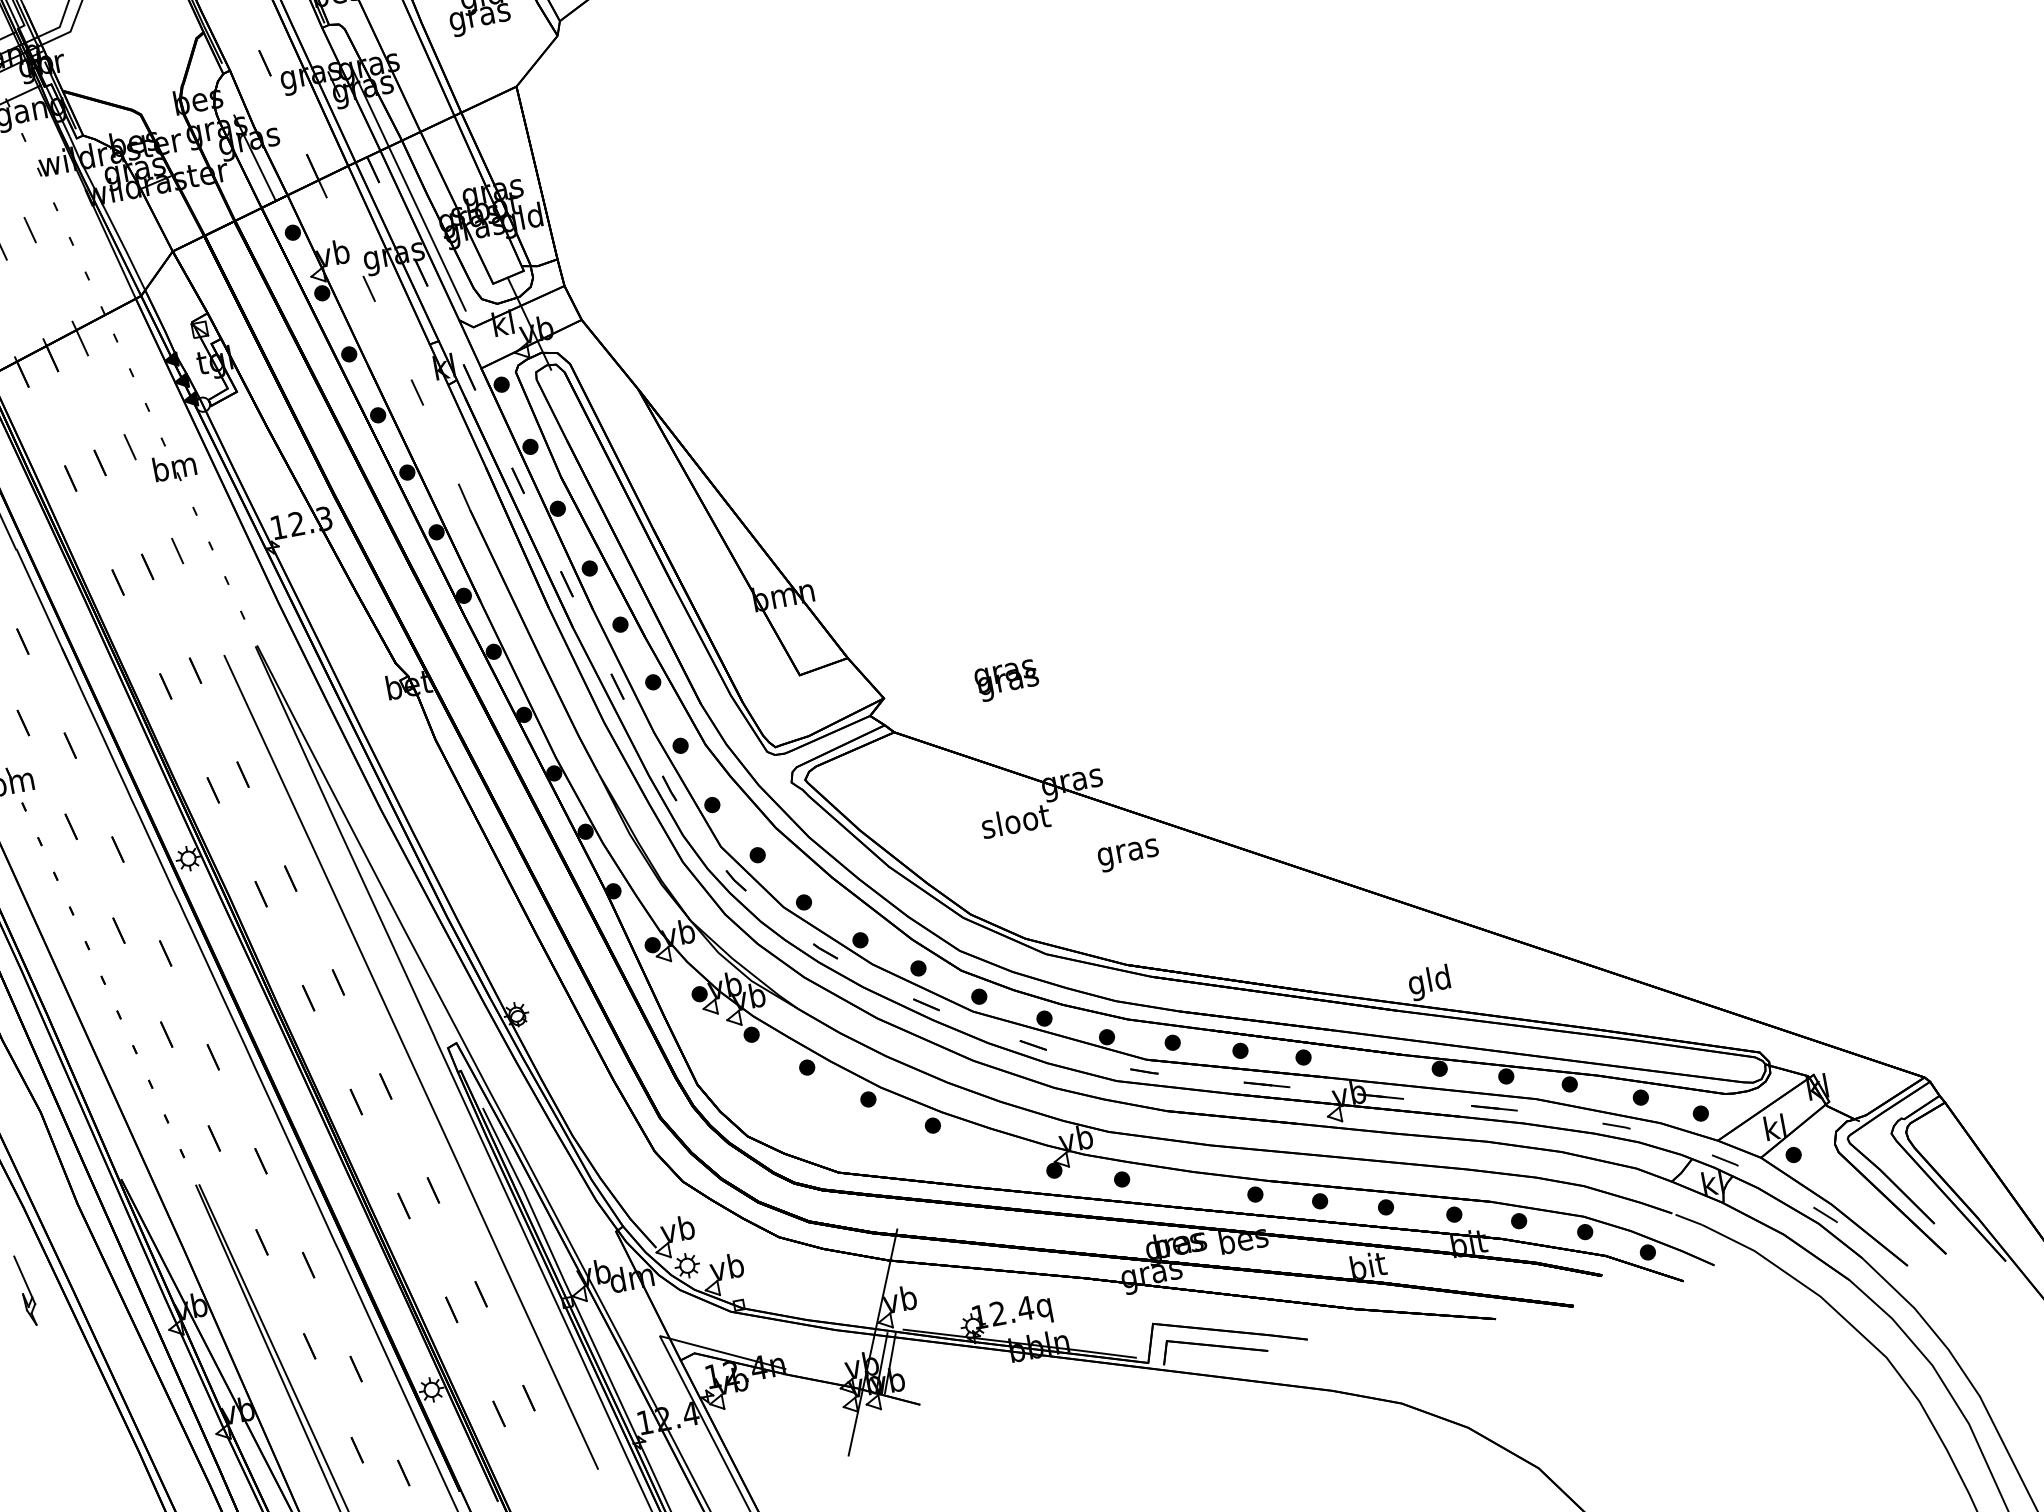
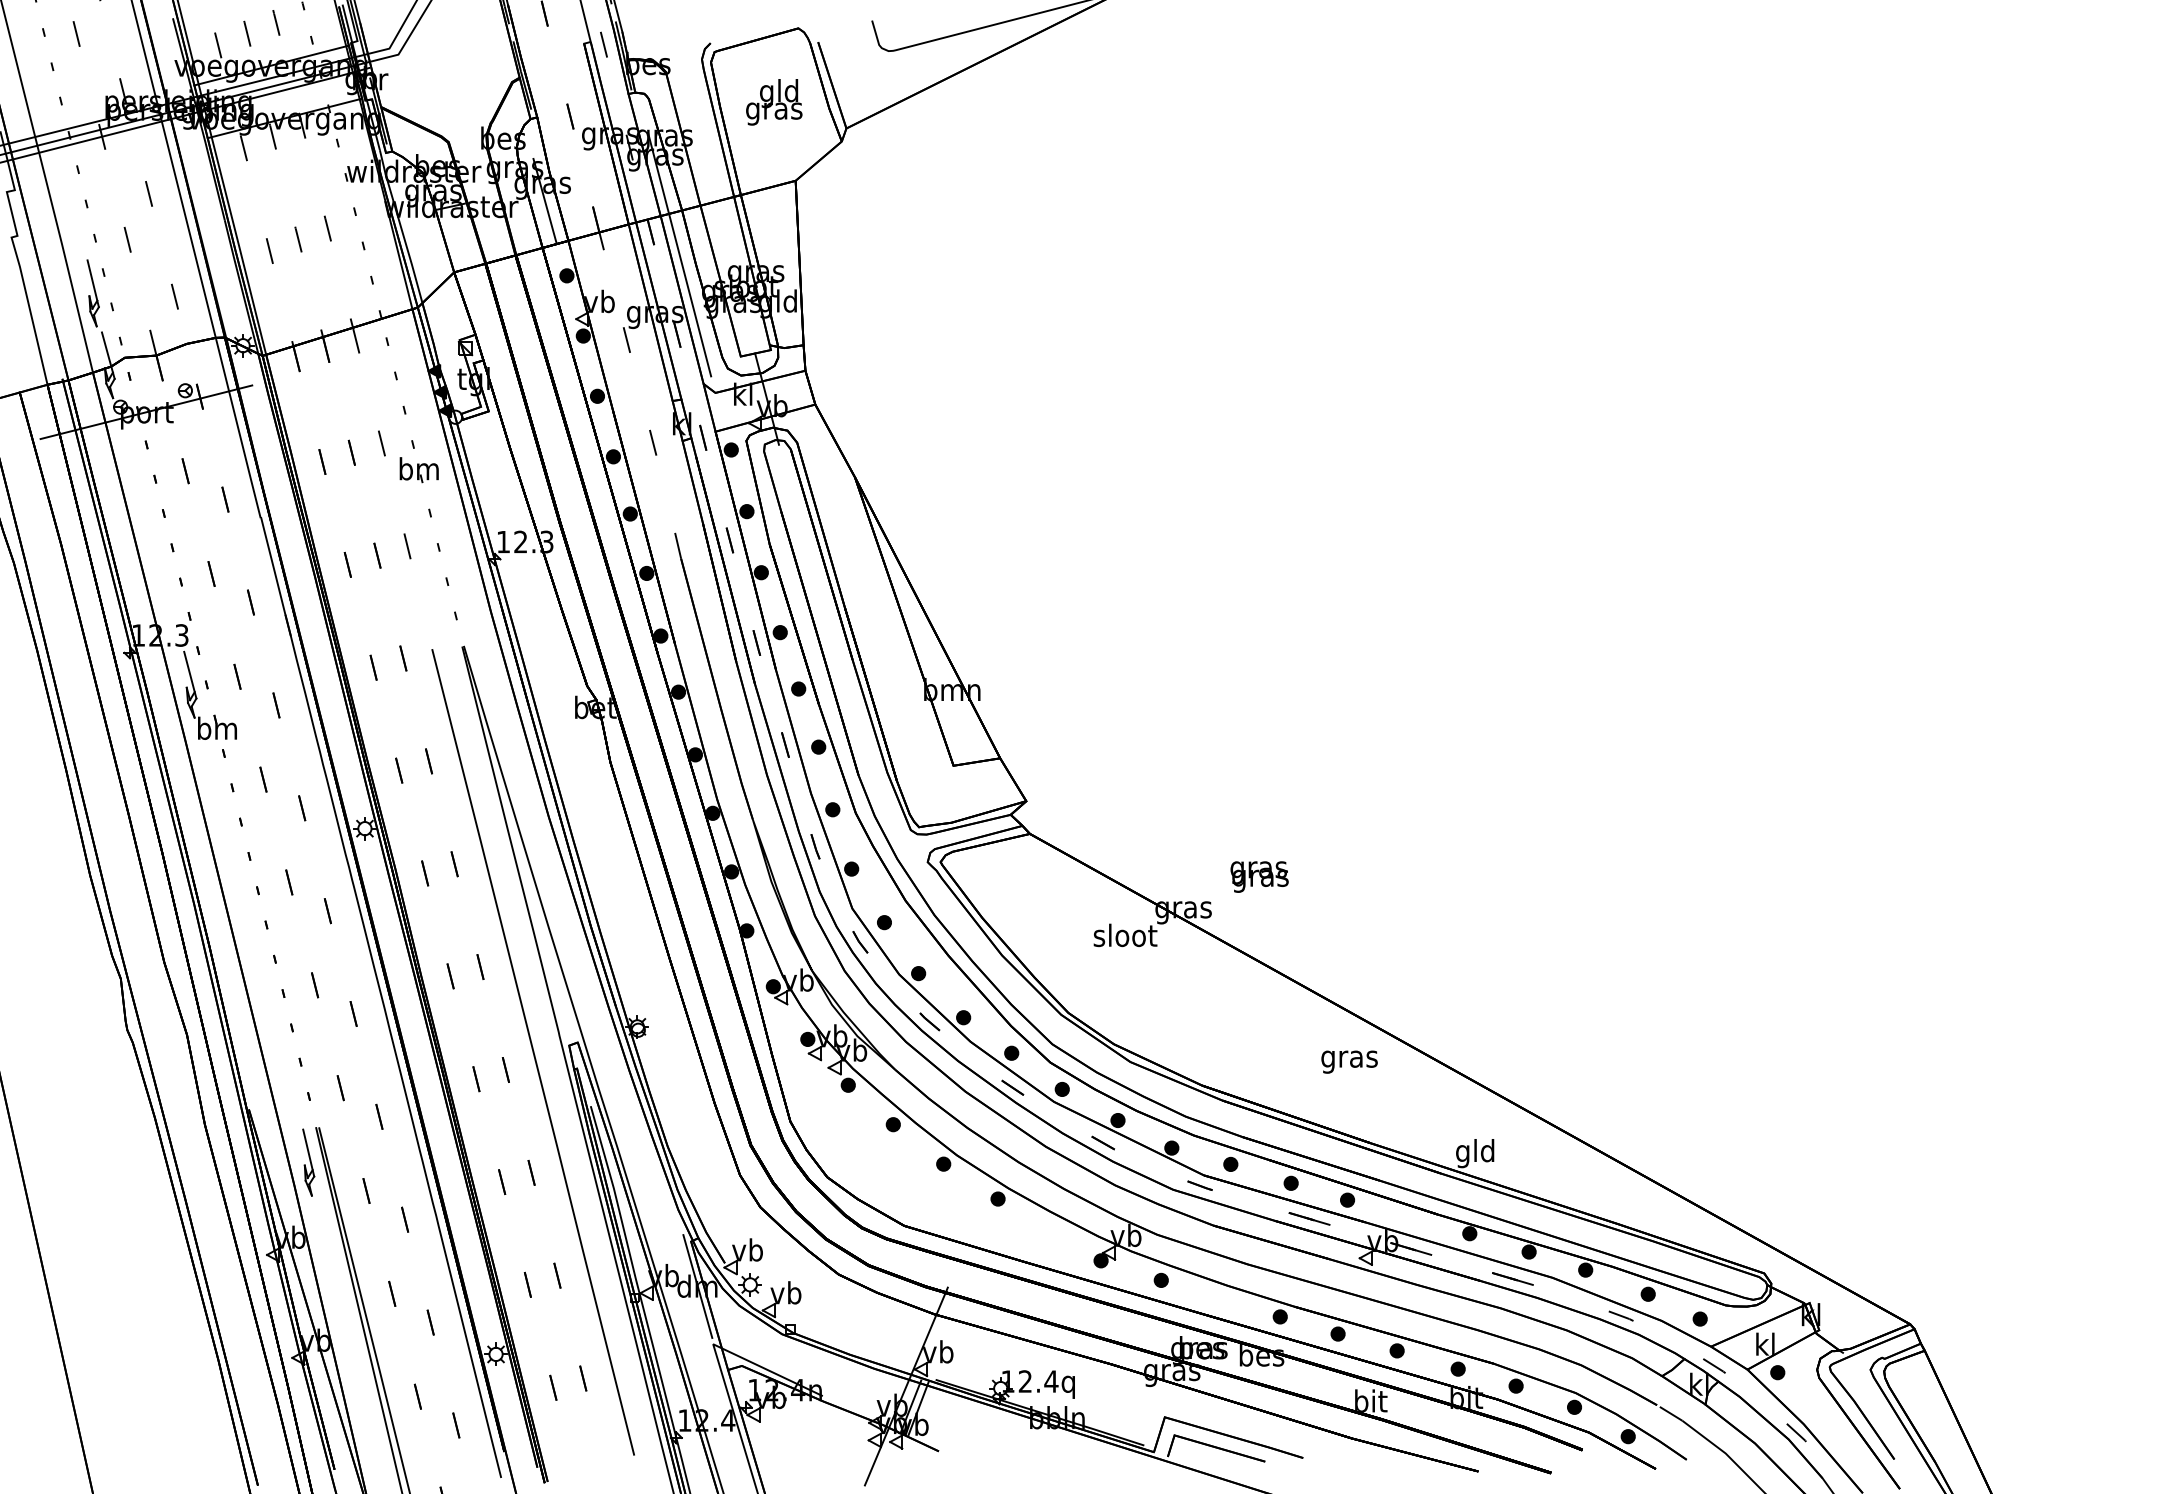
text: (1006, 680) -> (1259, 876), moved
text: (1128, 854) -> (1349, 1061), moved
line: (631, 1277) -> (697, 1286), added
part: (26, 1290) -> (308, 1162), moved

